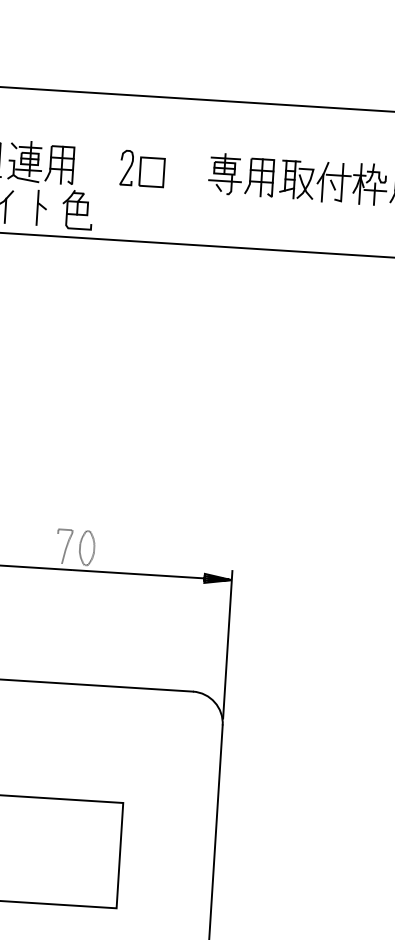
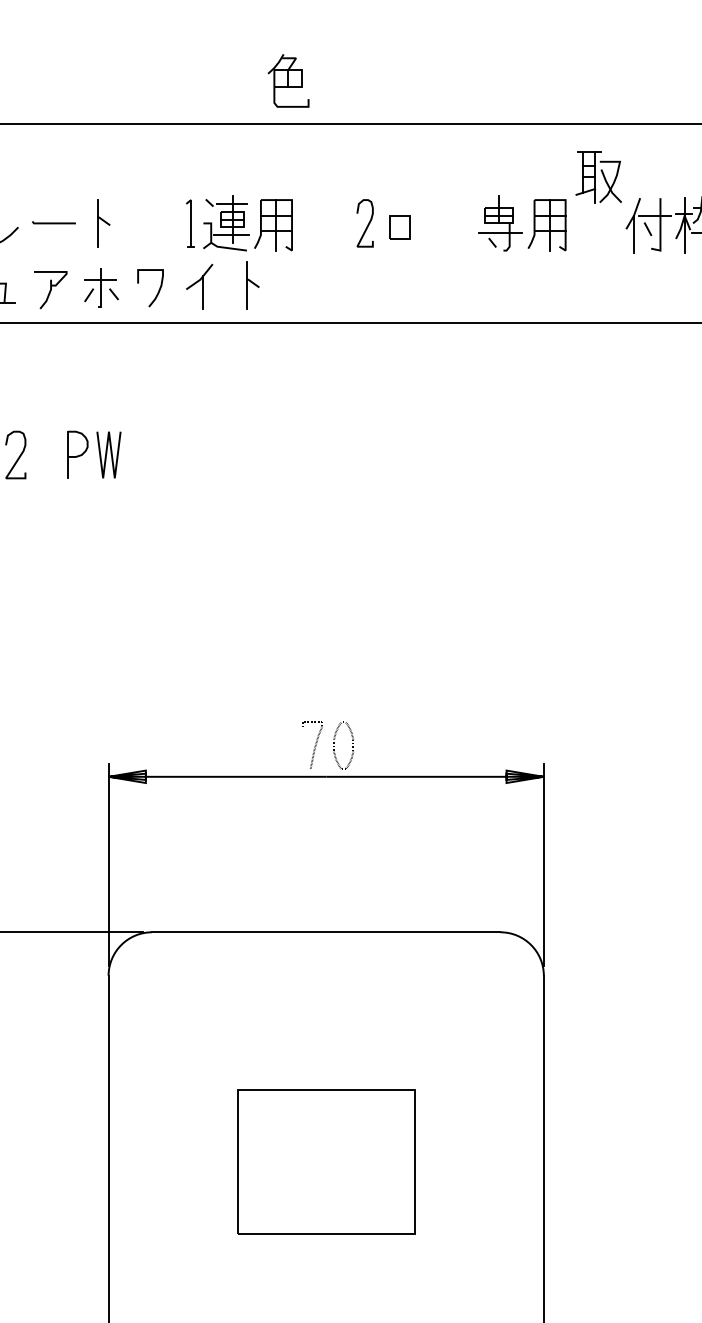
line: (225, 158) -> (499, 202), removed
part: (151, 172) -> (399, 227), size x0.6
part: (297, 180) -> (598, 177), moved
part: (77, 209) -> (288, 80), moved

